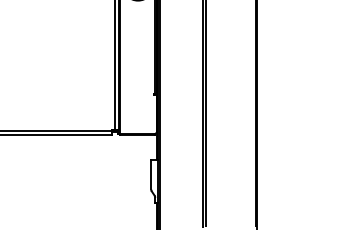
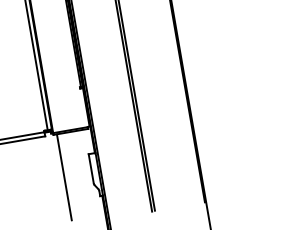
line: (123, 178) -> (64, 177), added

